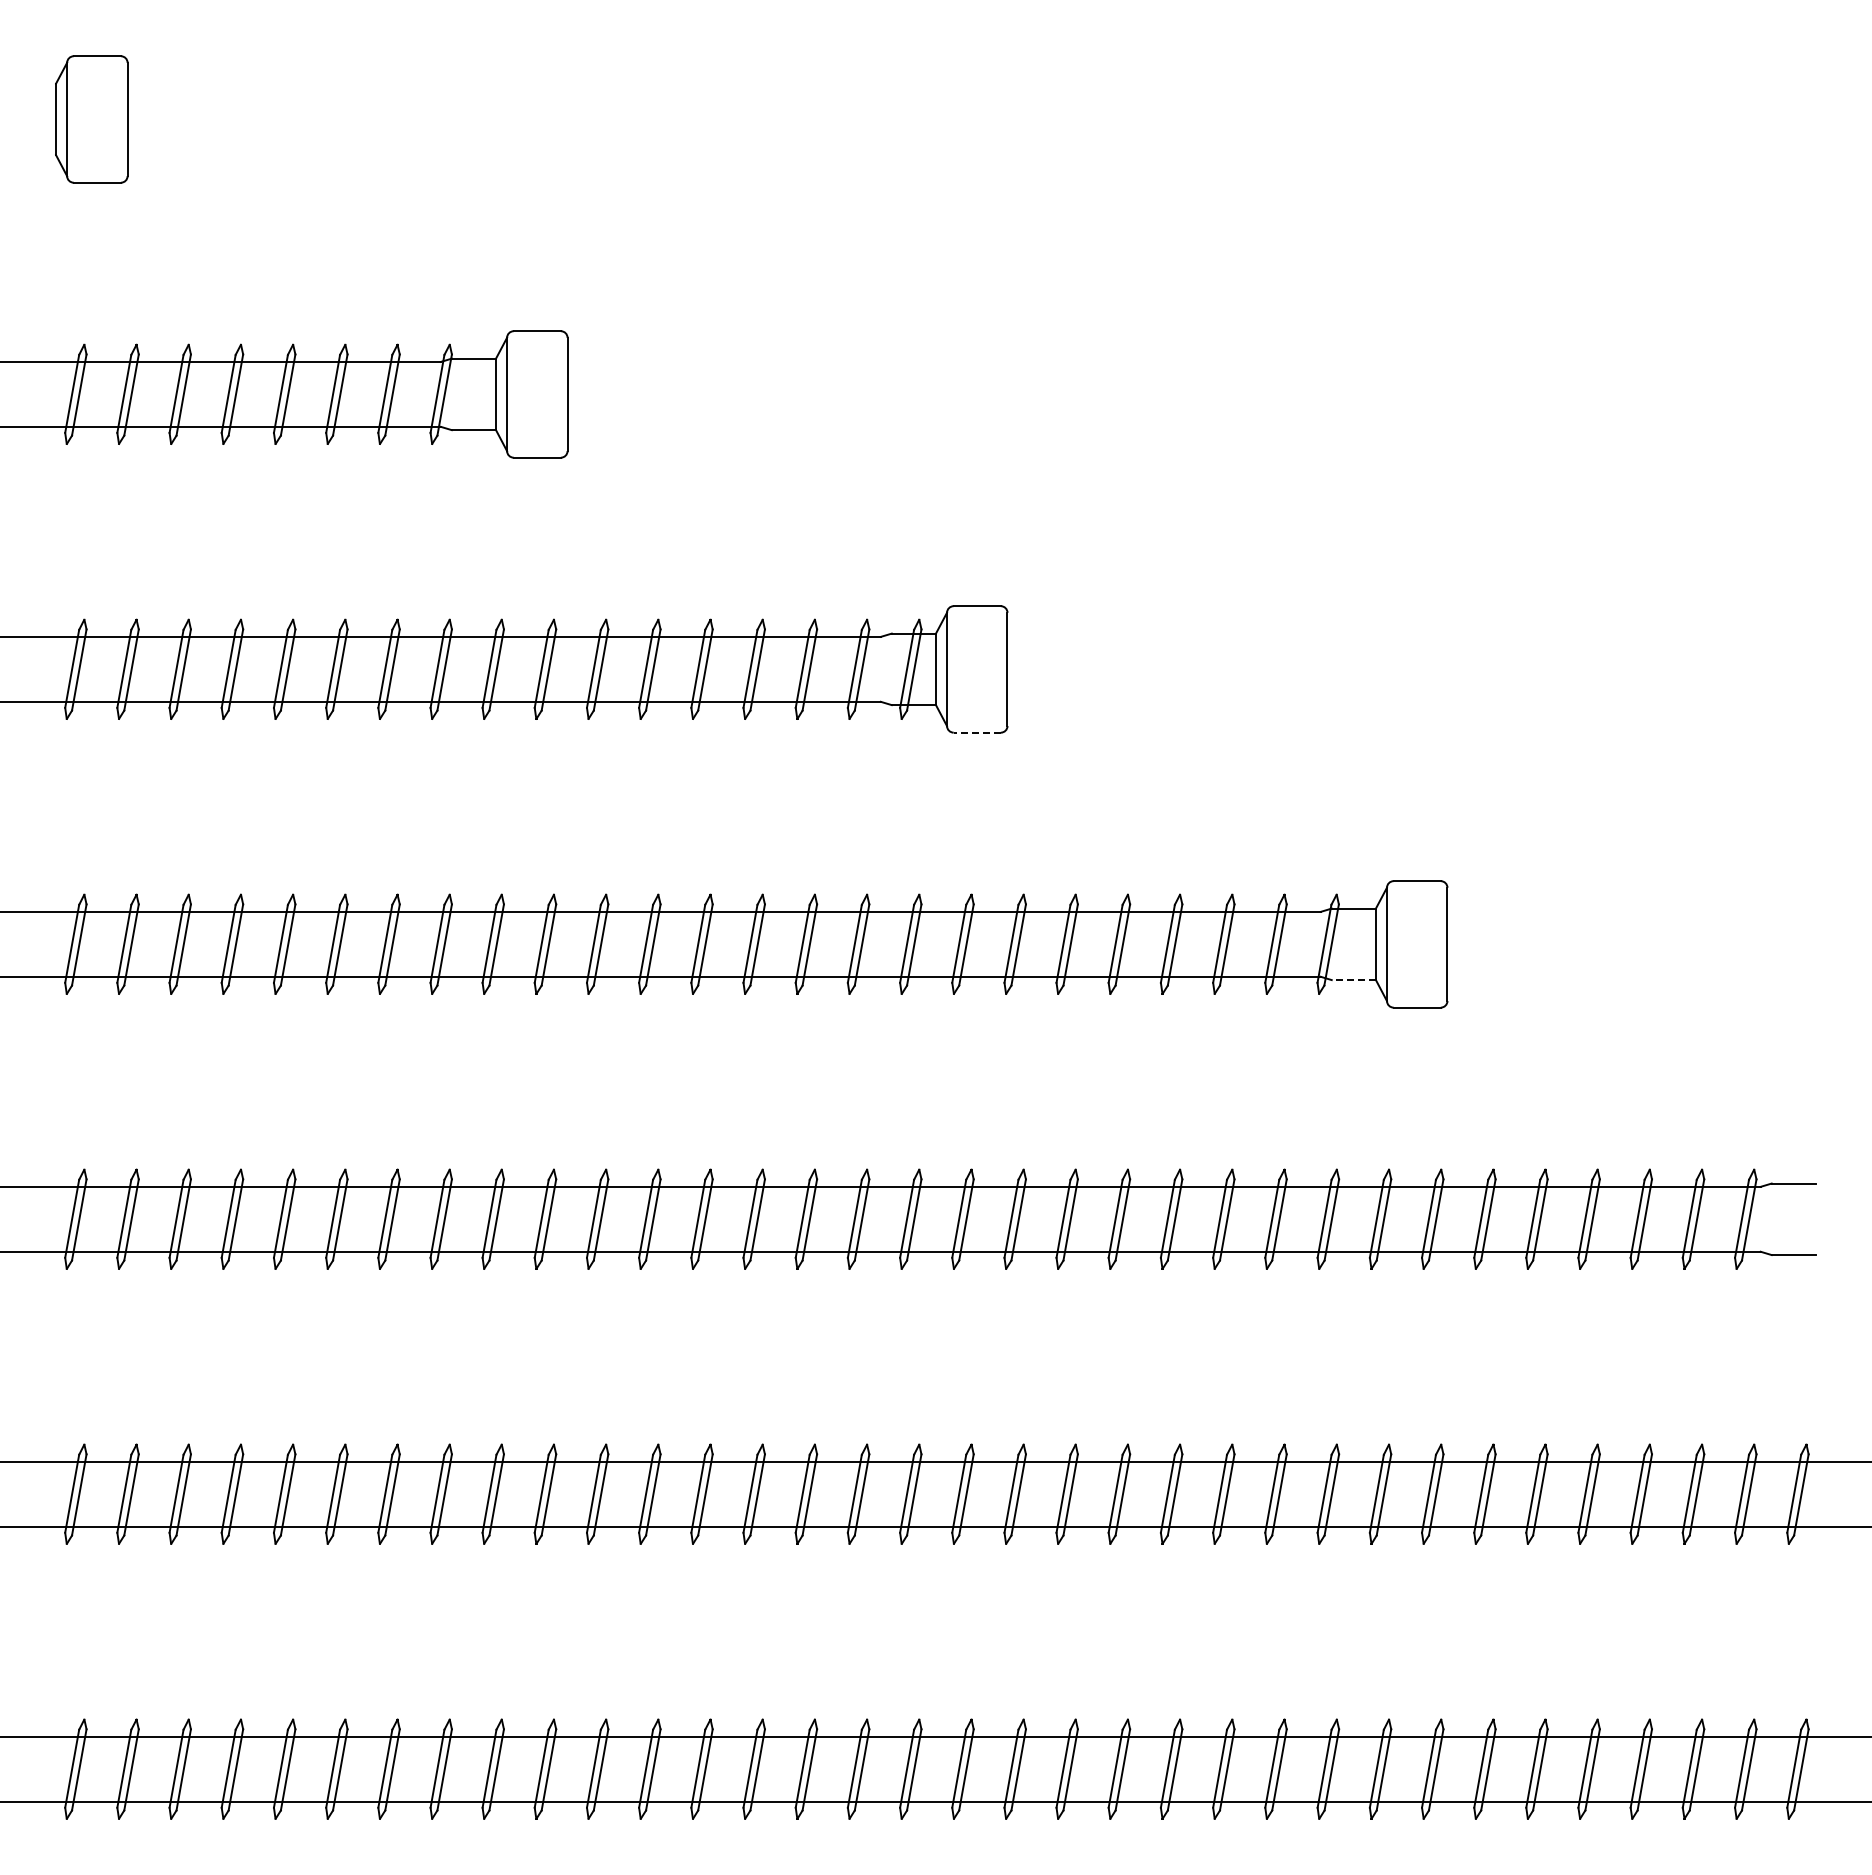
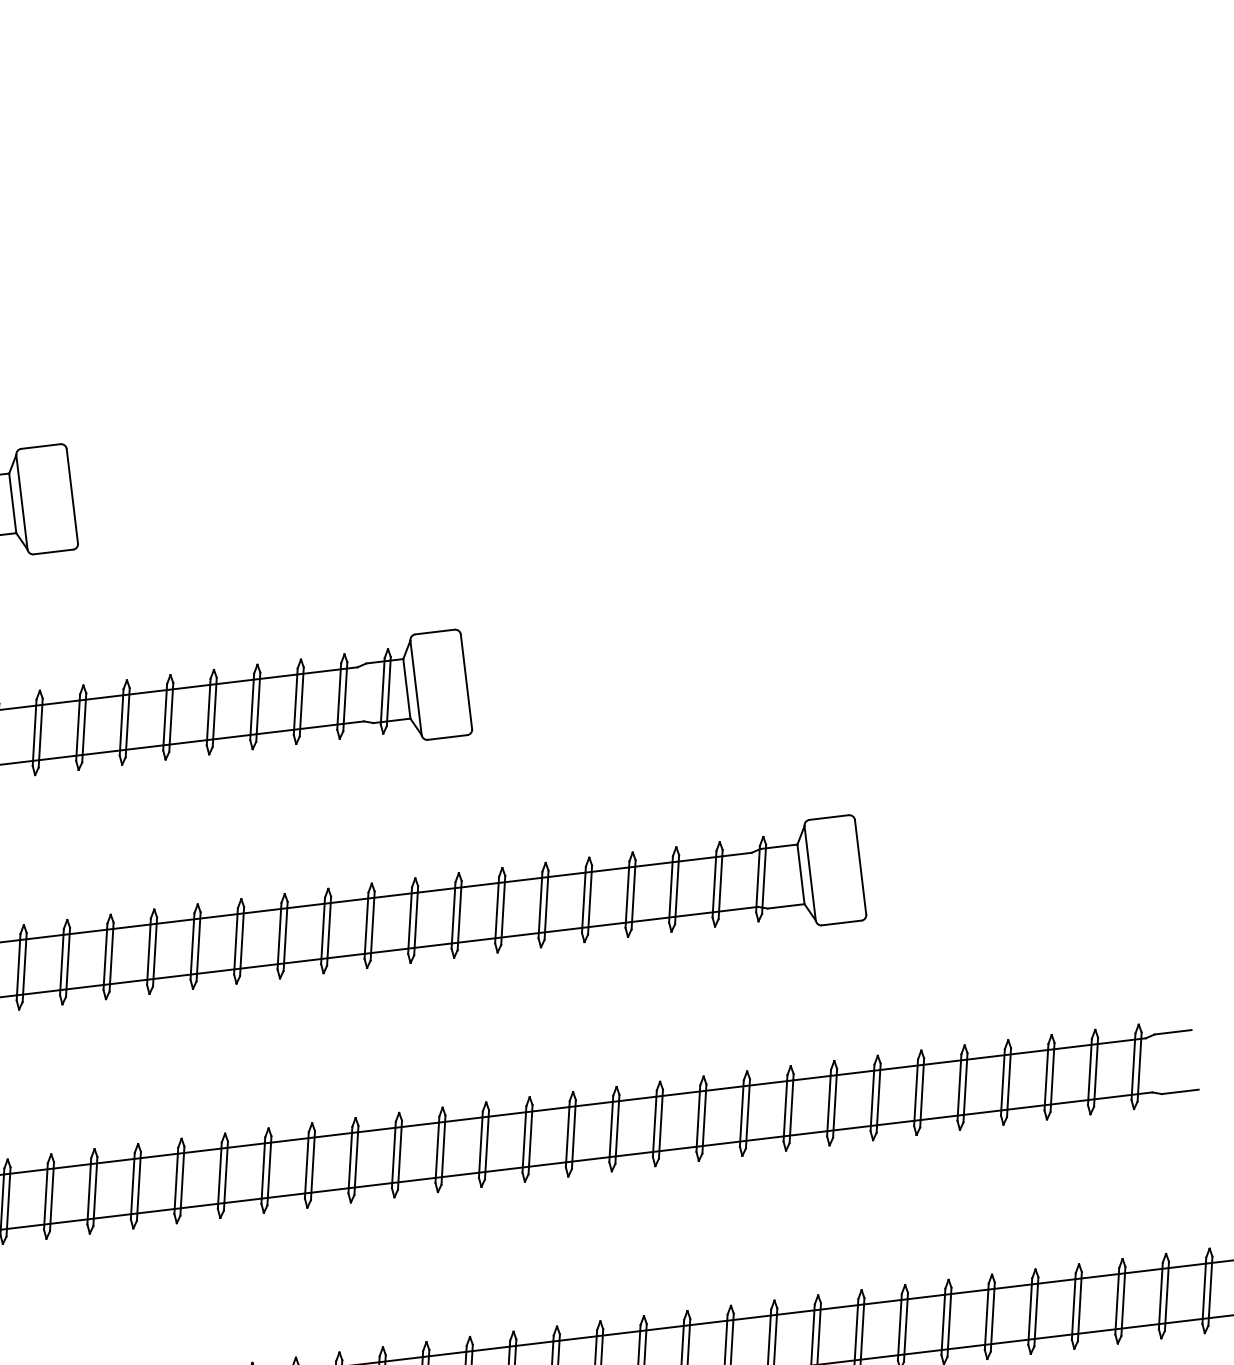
line: (977, 732) -> (447, 737), dashed -> solid
line: (1353, 980) -> (785, 906), dashed -> solid

